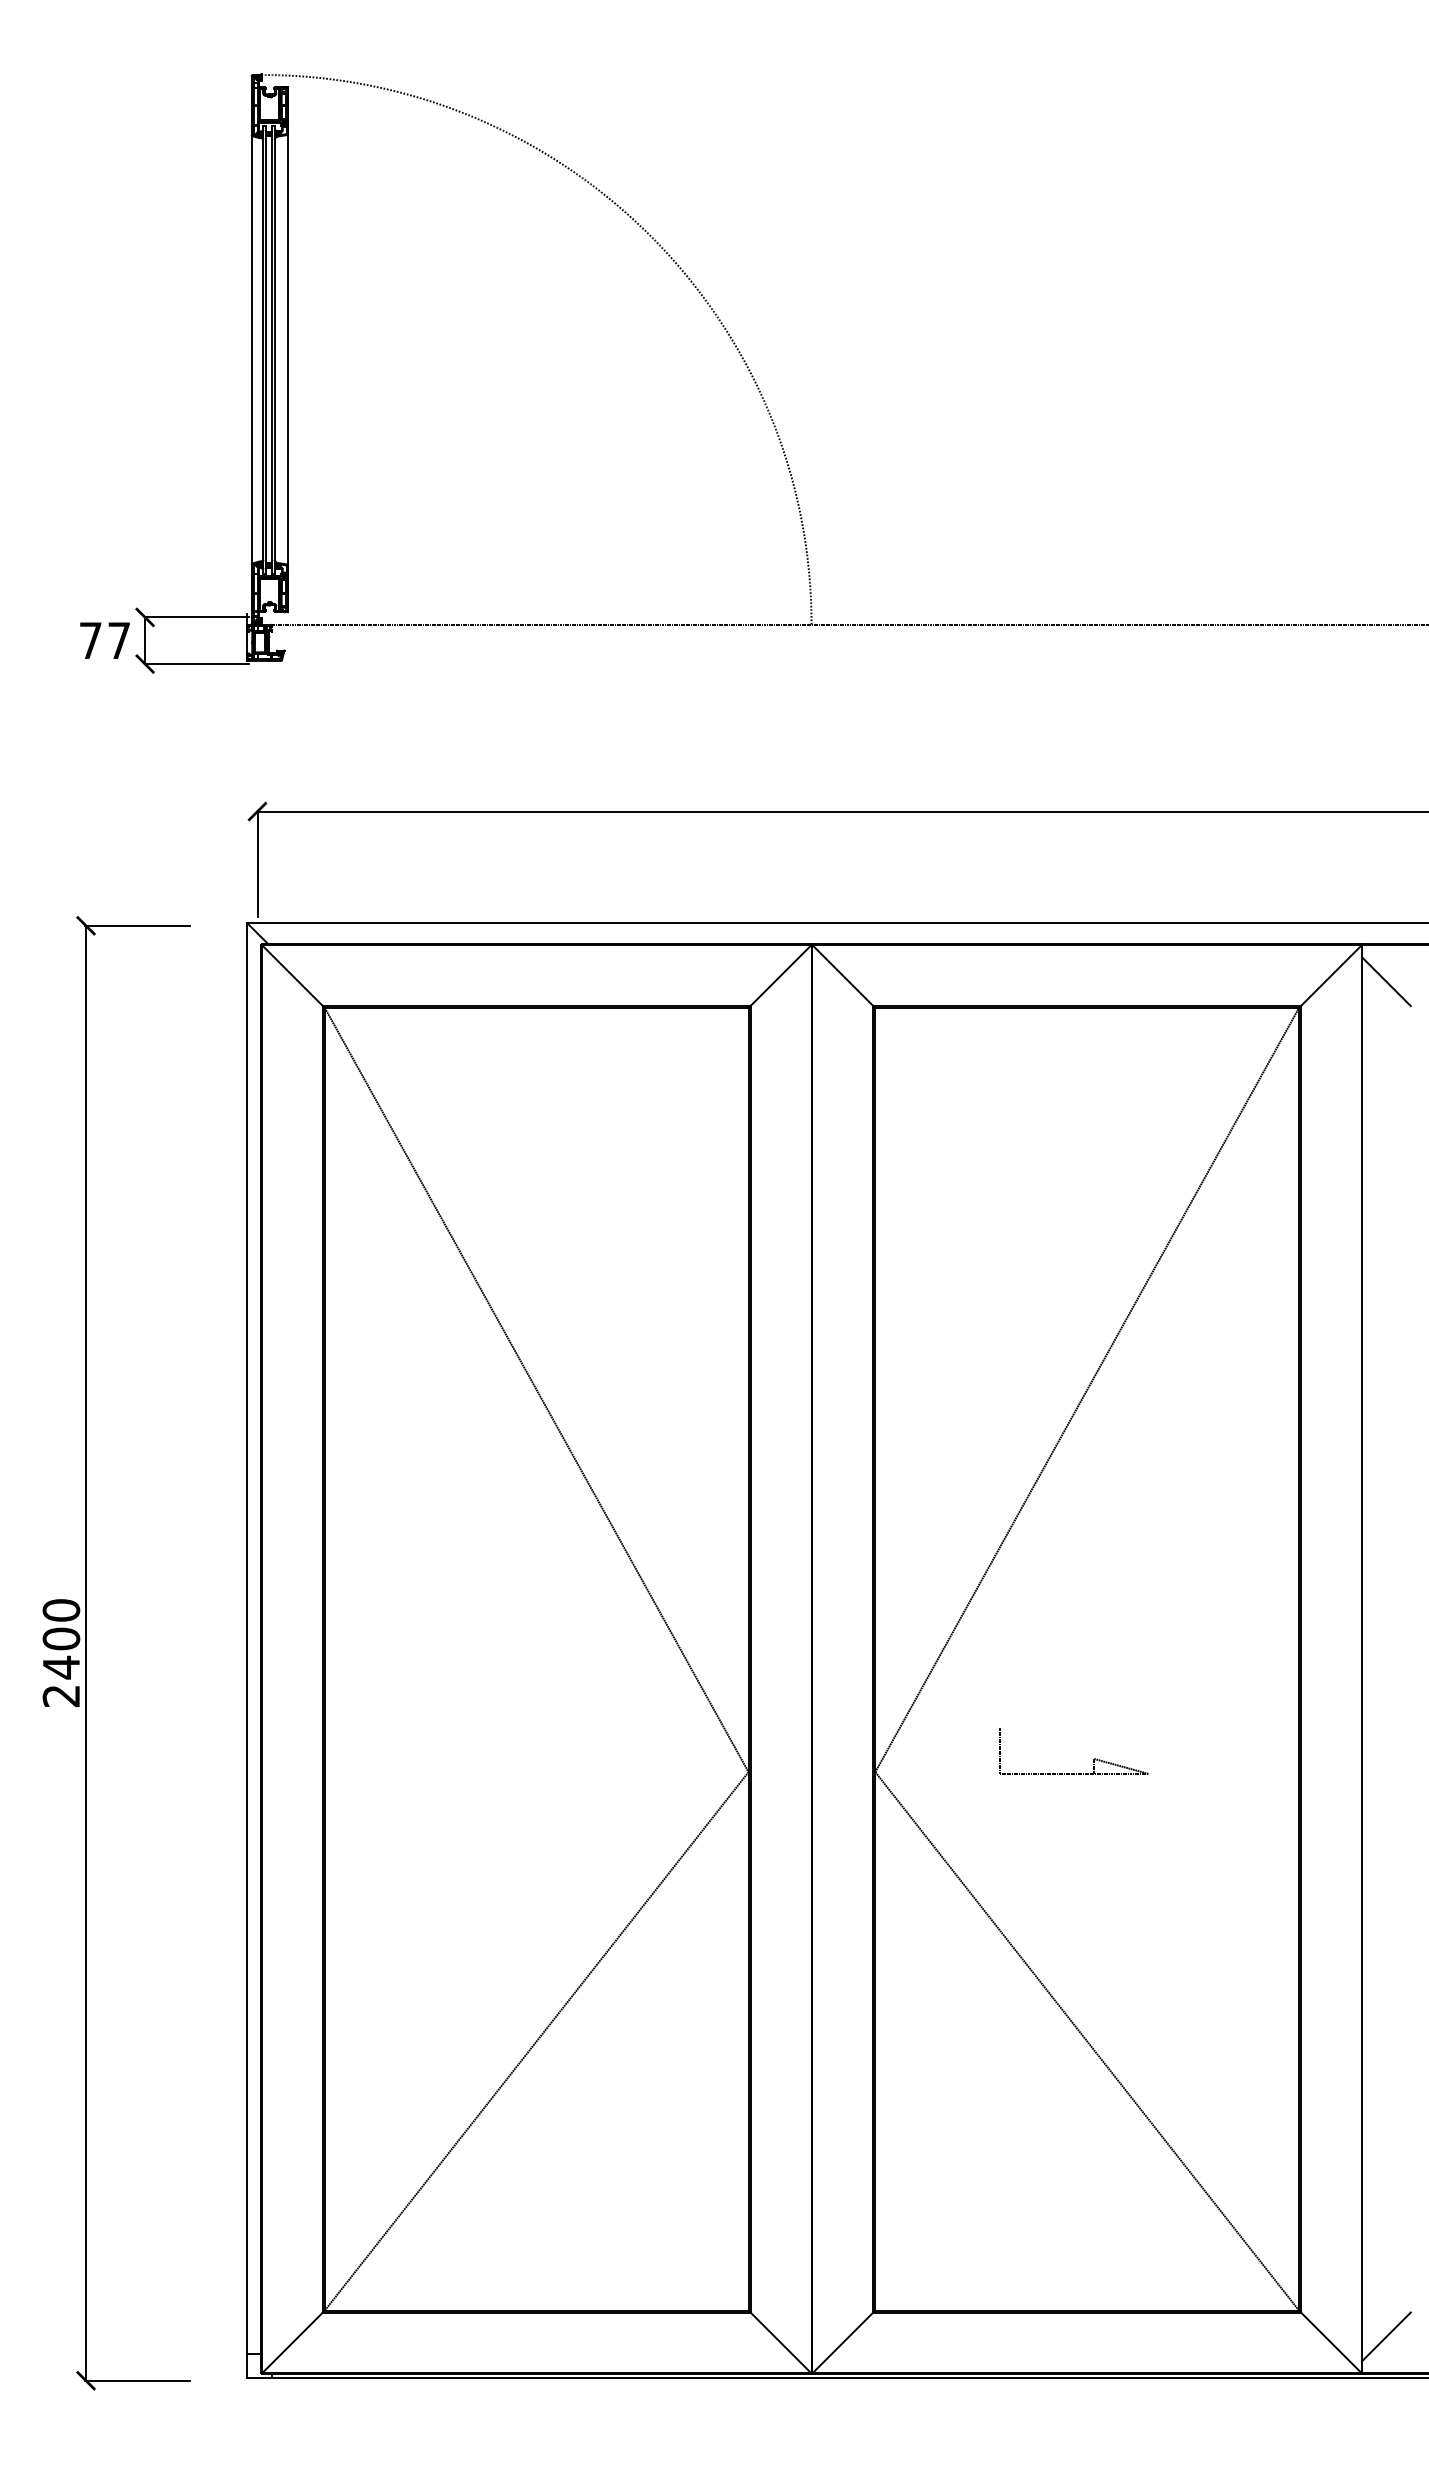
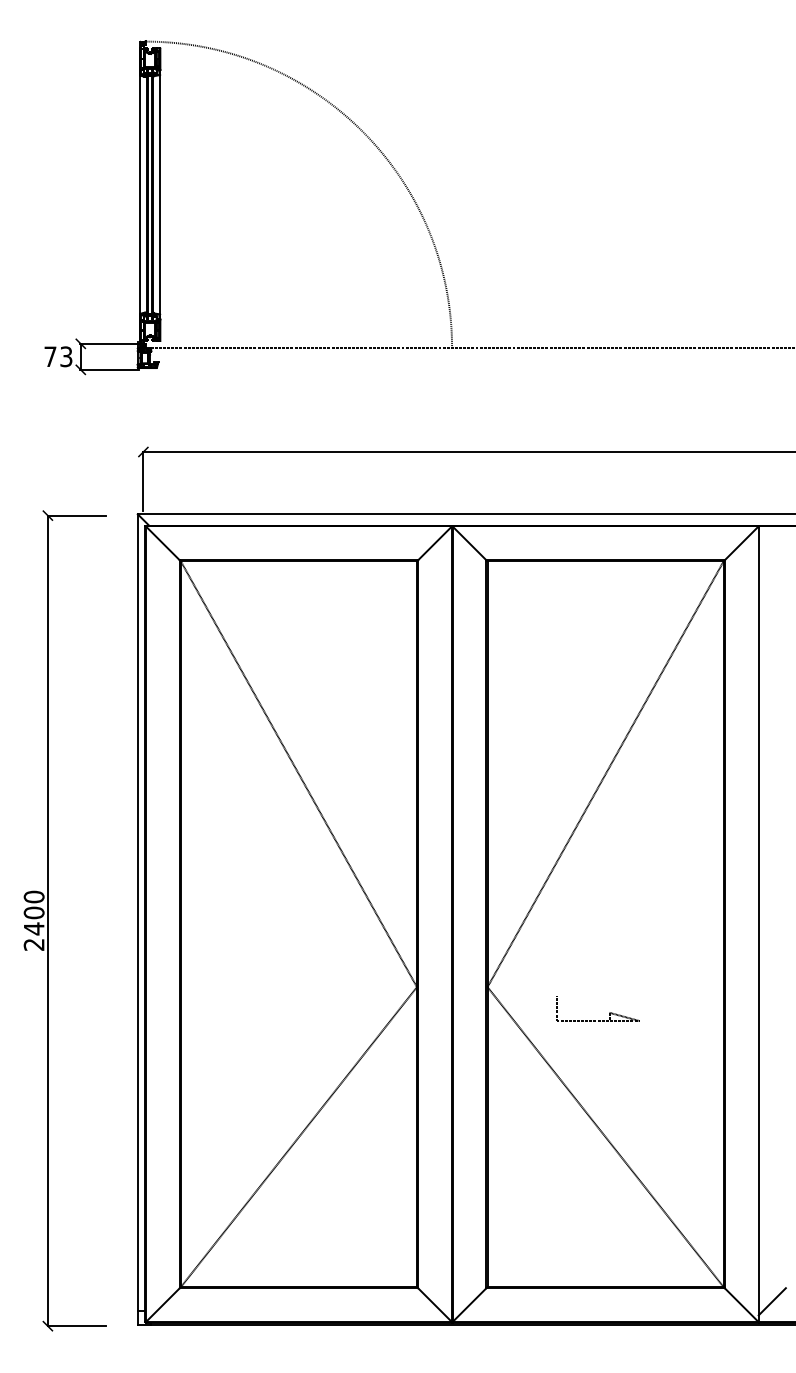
text: (119, 640) -> (66, 356), 77 -> 73
line: (1384, 981) -> (771, 546), removed
part: (1074, 1772) -> (598, 1020), moved

